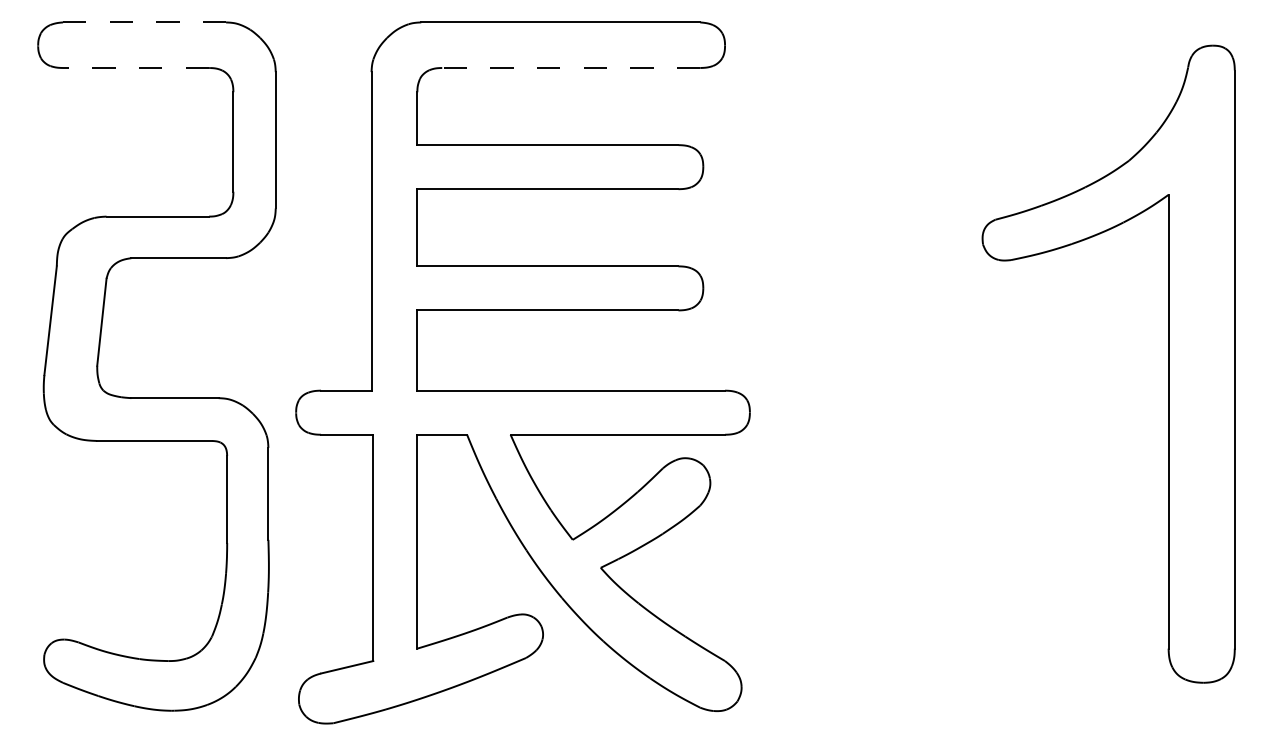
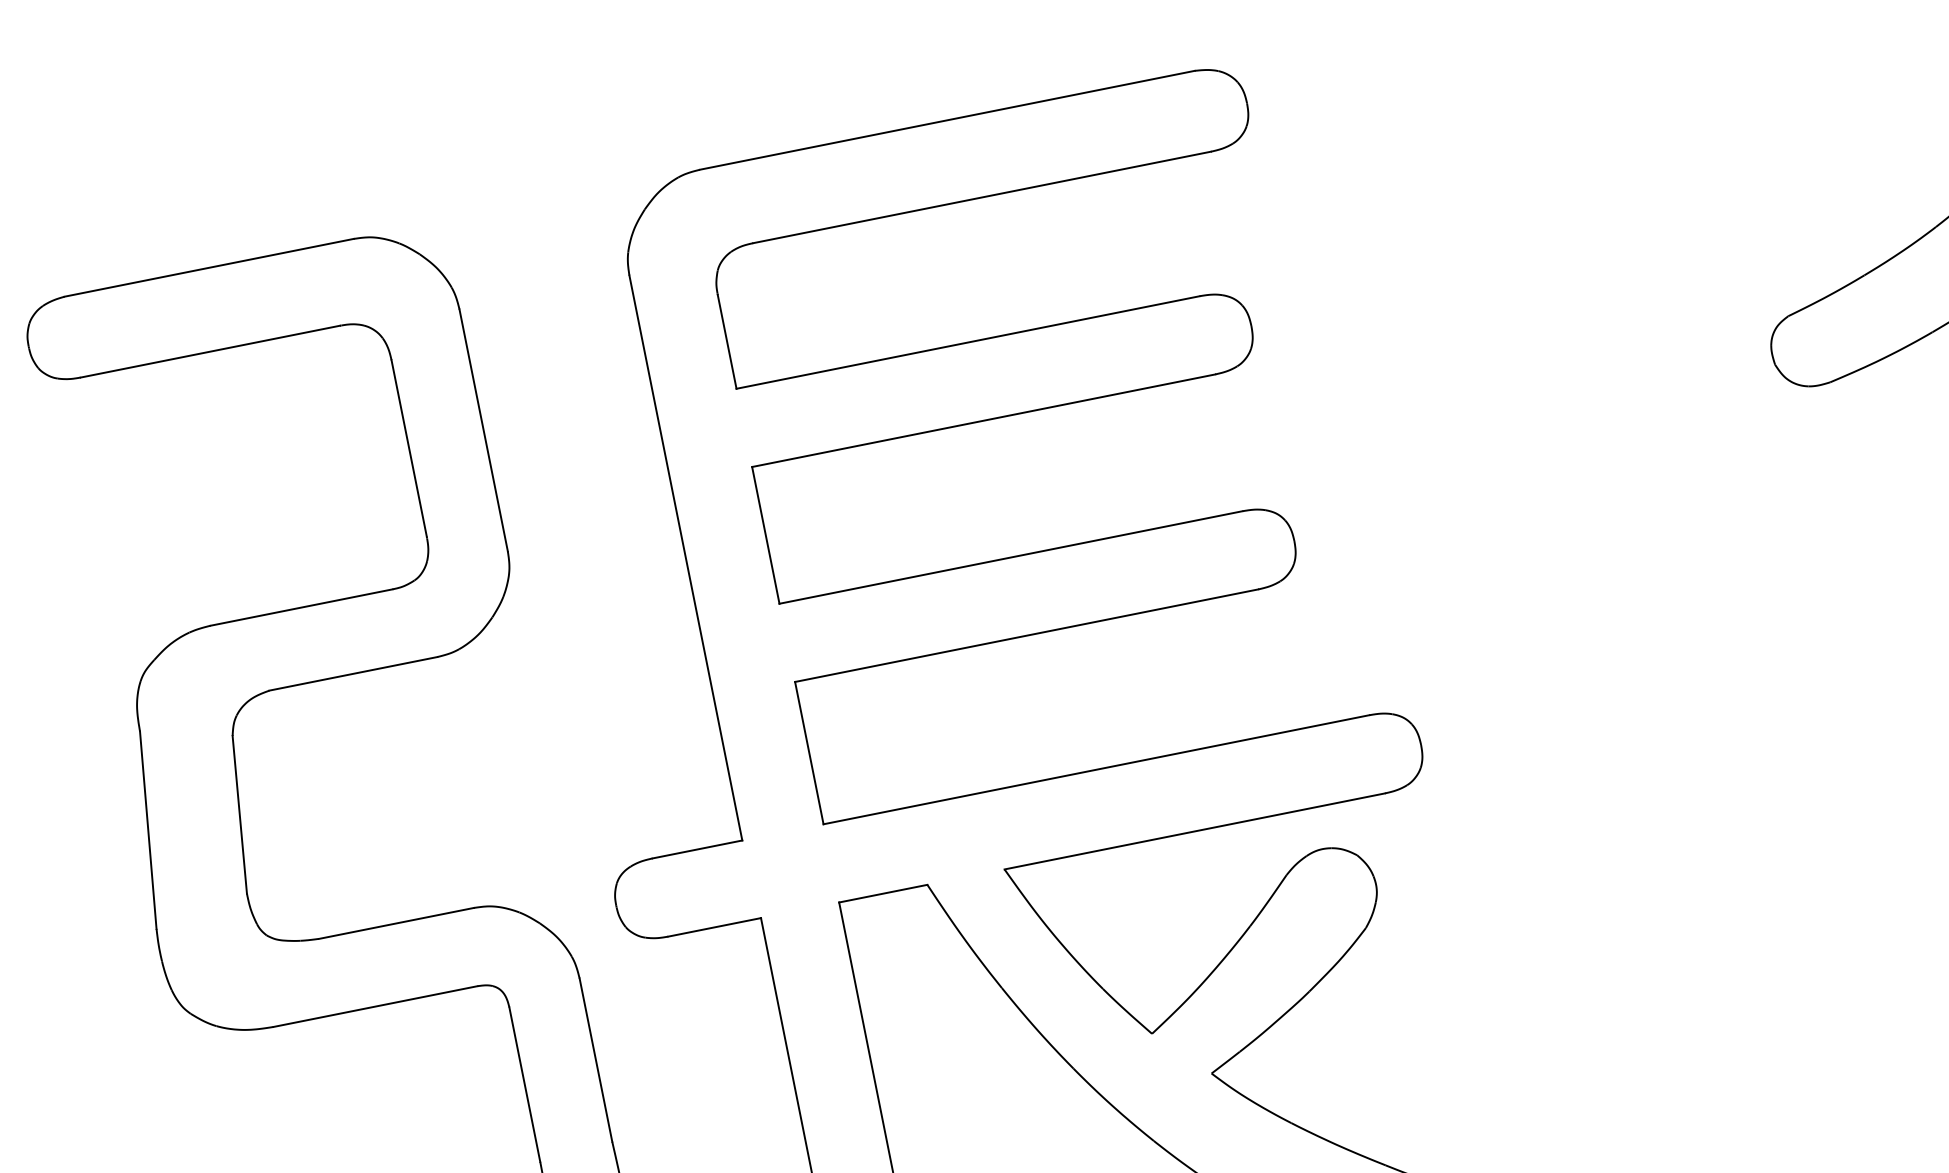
line: (144, 22) -> (209, 267), dashed -> solid
line: (135, 68) -> (209, 352), dashed -> solid
line: (571, 68) -> (982, 198), dashed -> solid

